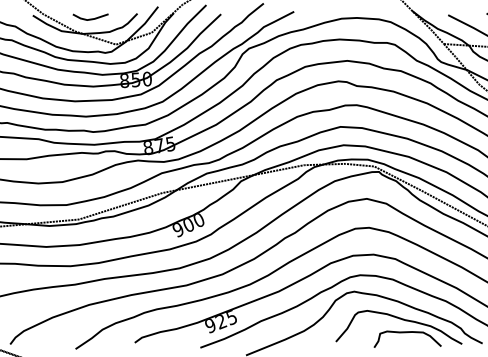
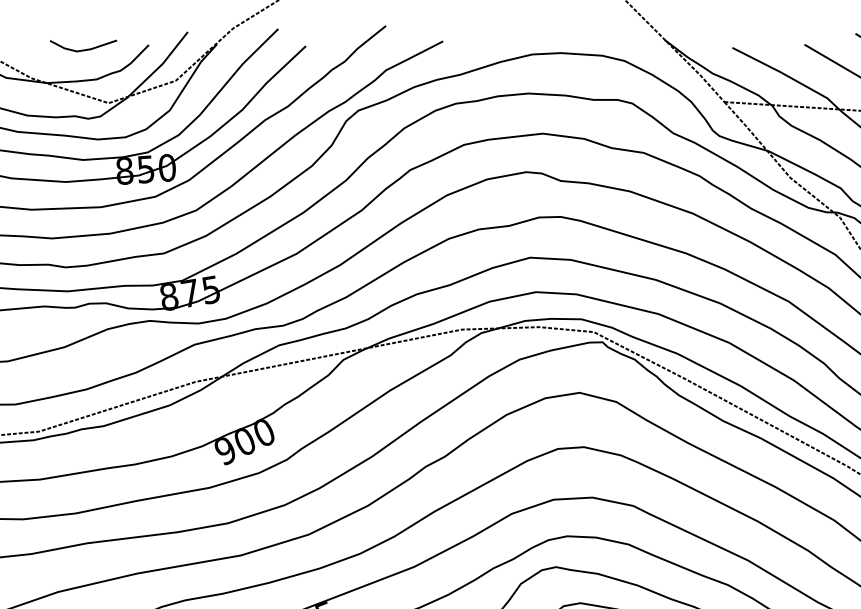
line: (90, 18) -> (83, 48), moved

